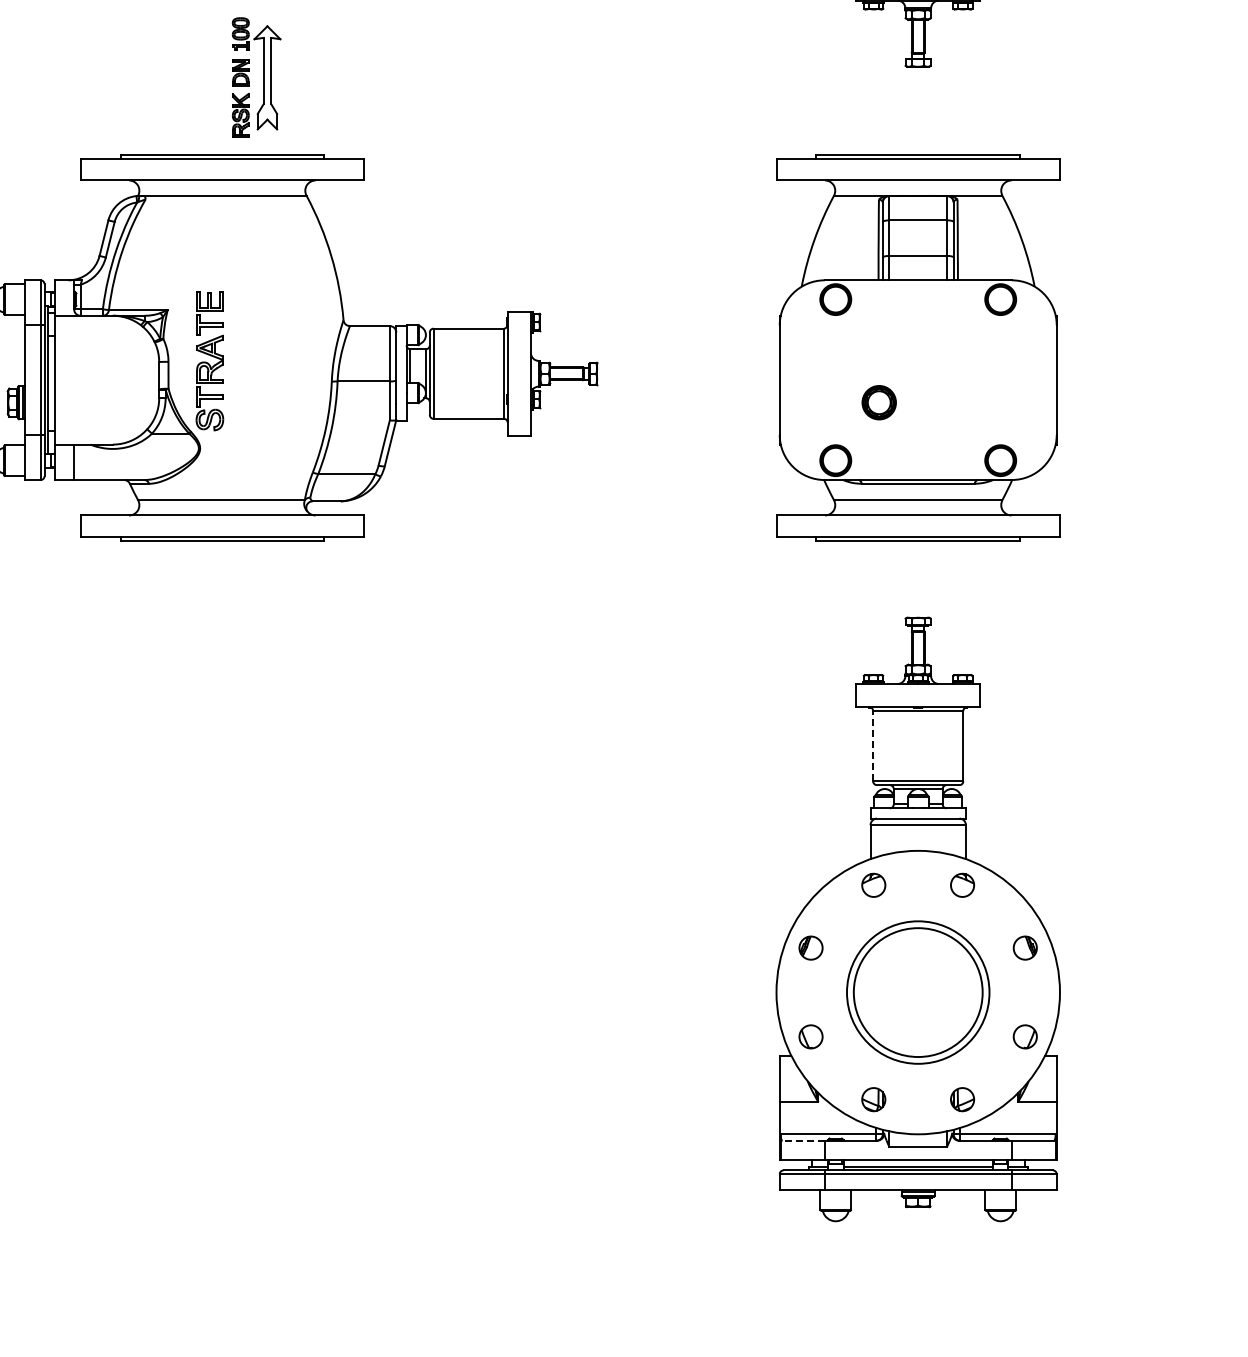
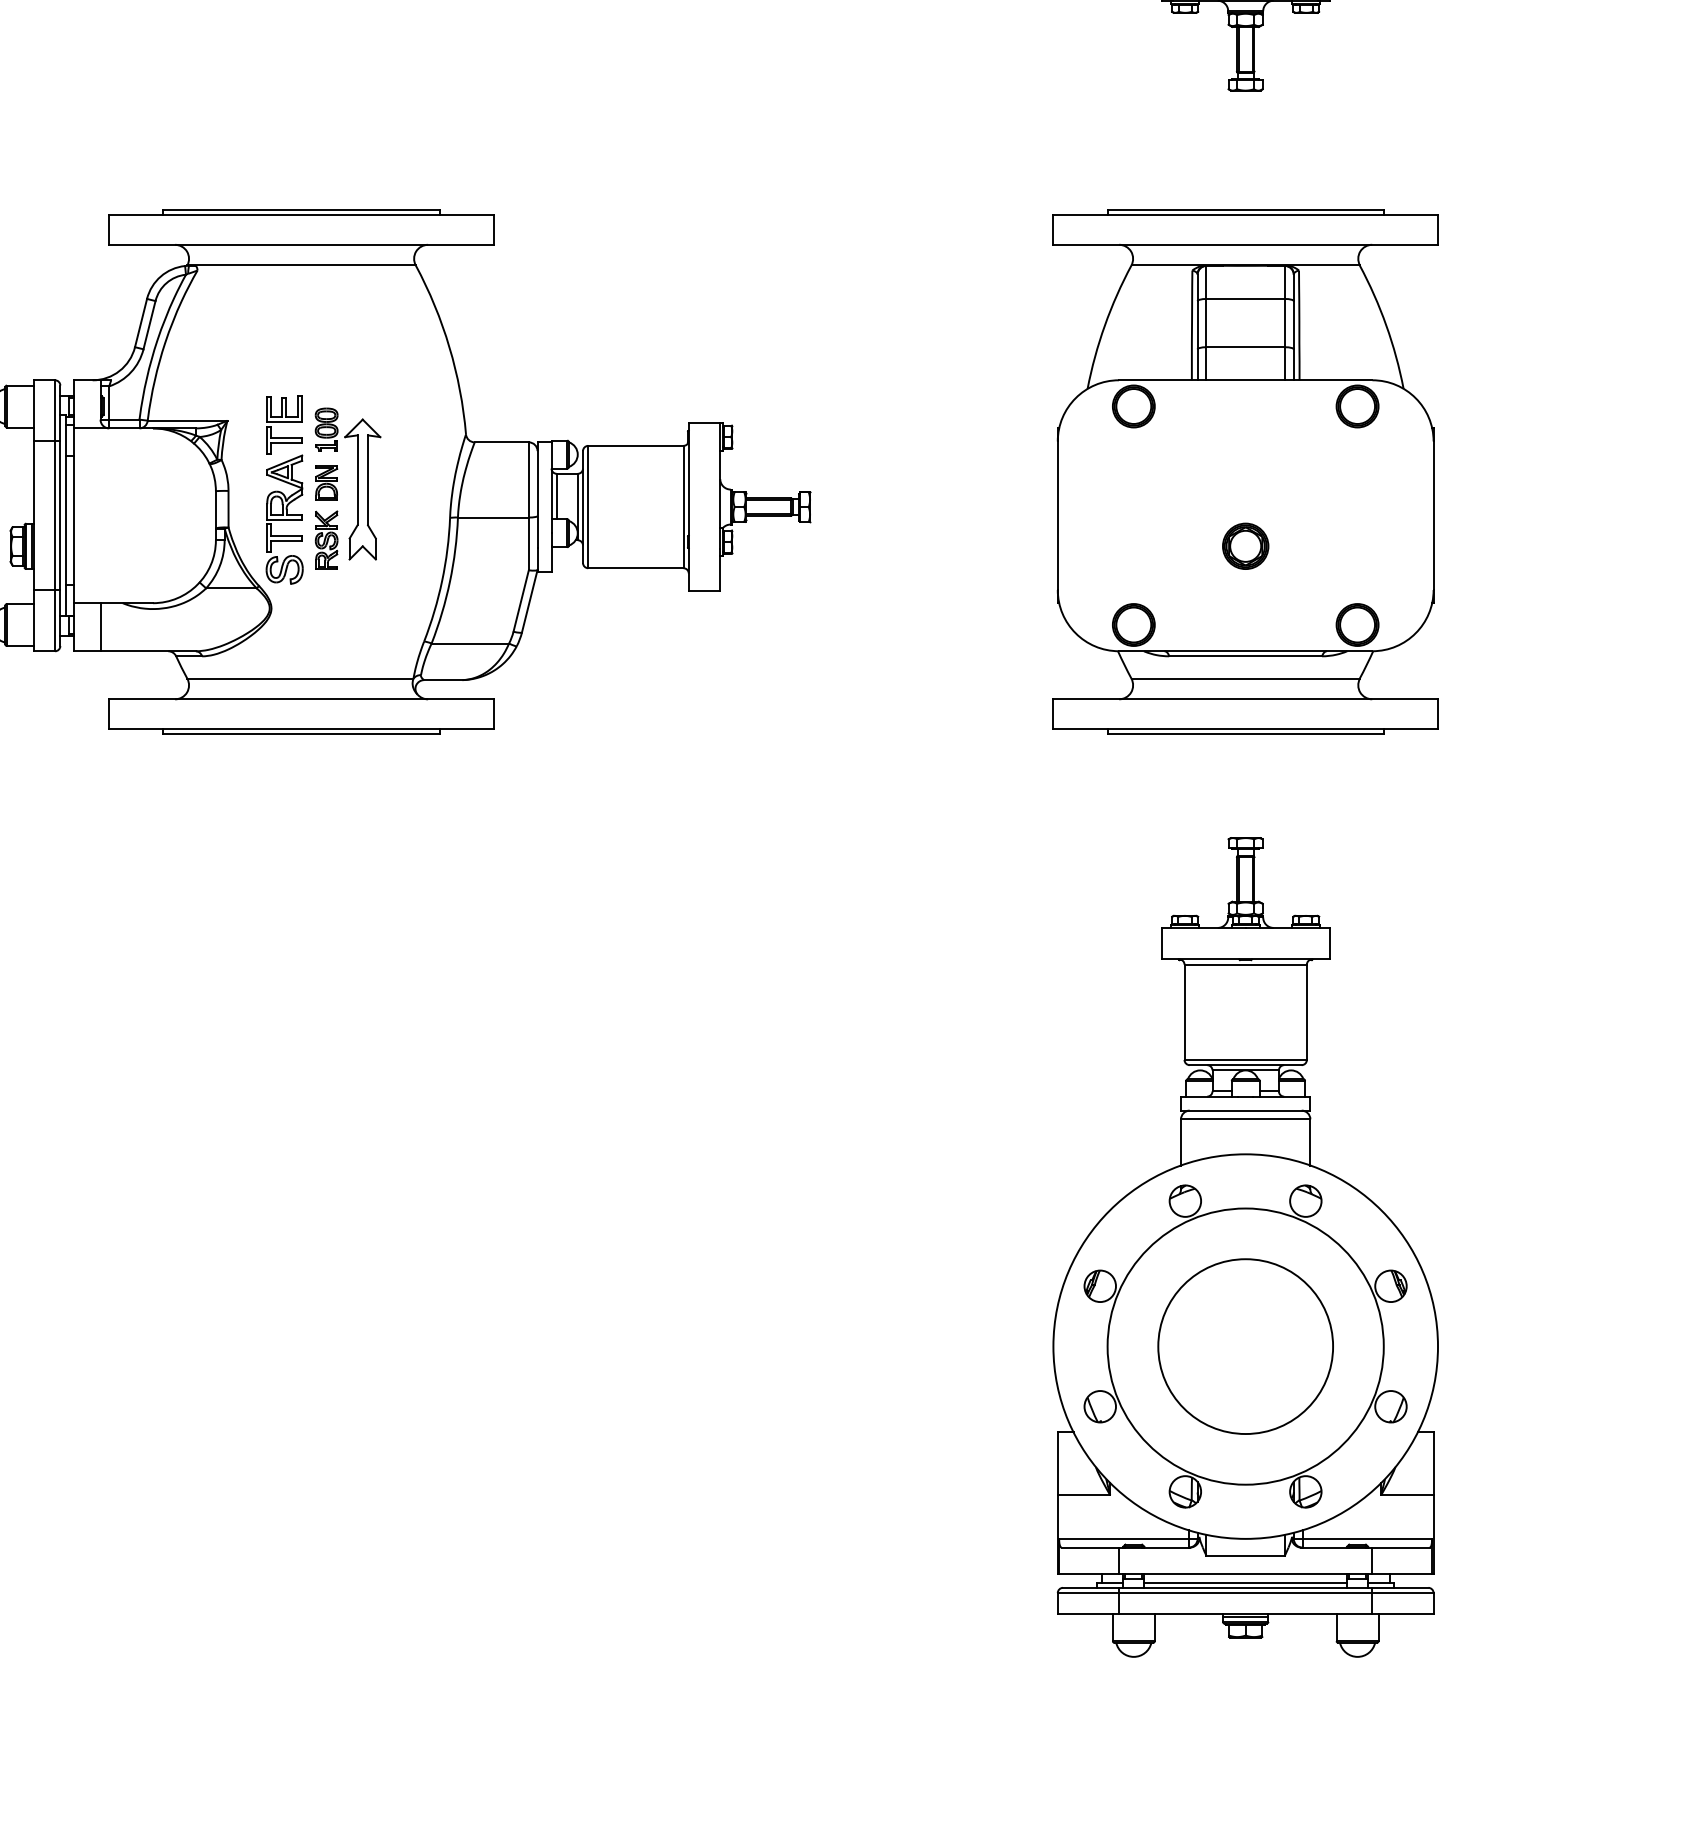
part: (263, 77) -> (357, 489), moved
part: (878, 402) -> (1244, 546), moved
line: (873, 745) -> (1184, 1011), dashed -> solid
circle: (918, 992) -> (1246, 1346), size x1.43
line: (803, 1140) -> (1090, 1547), dashed -> solid

